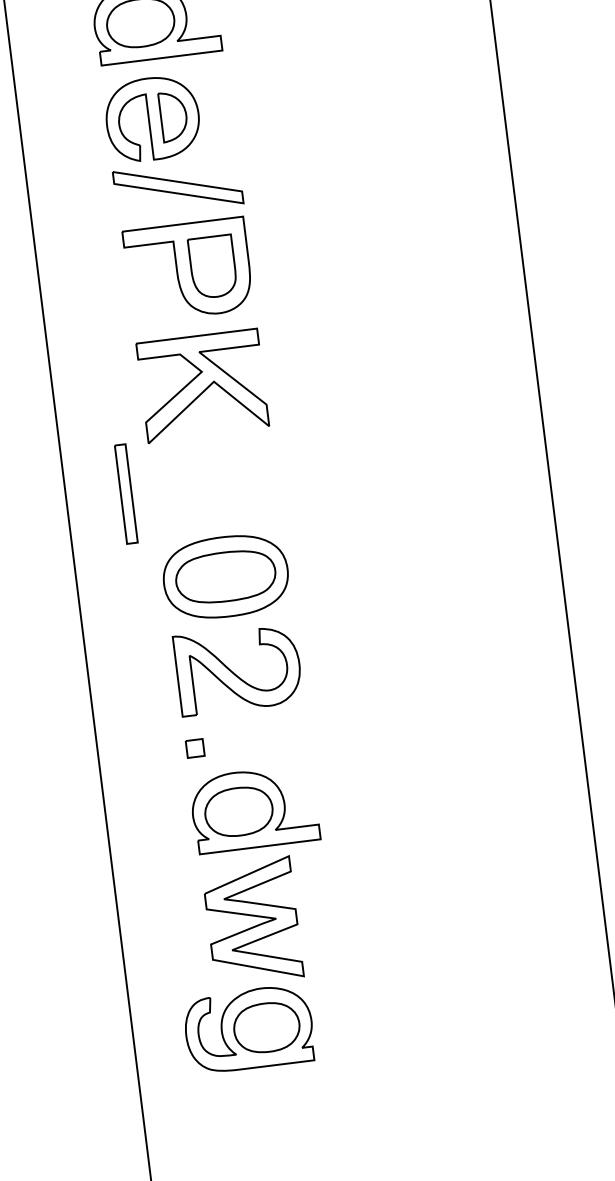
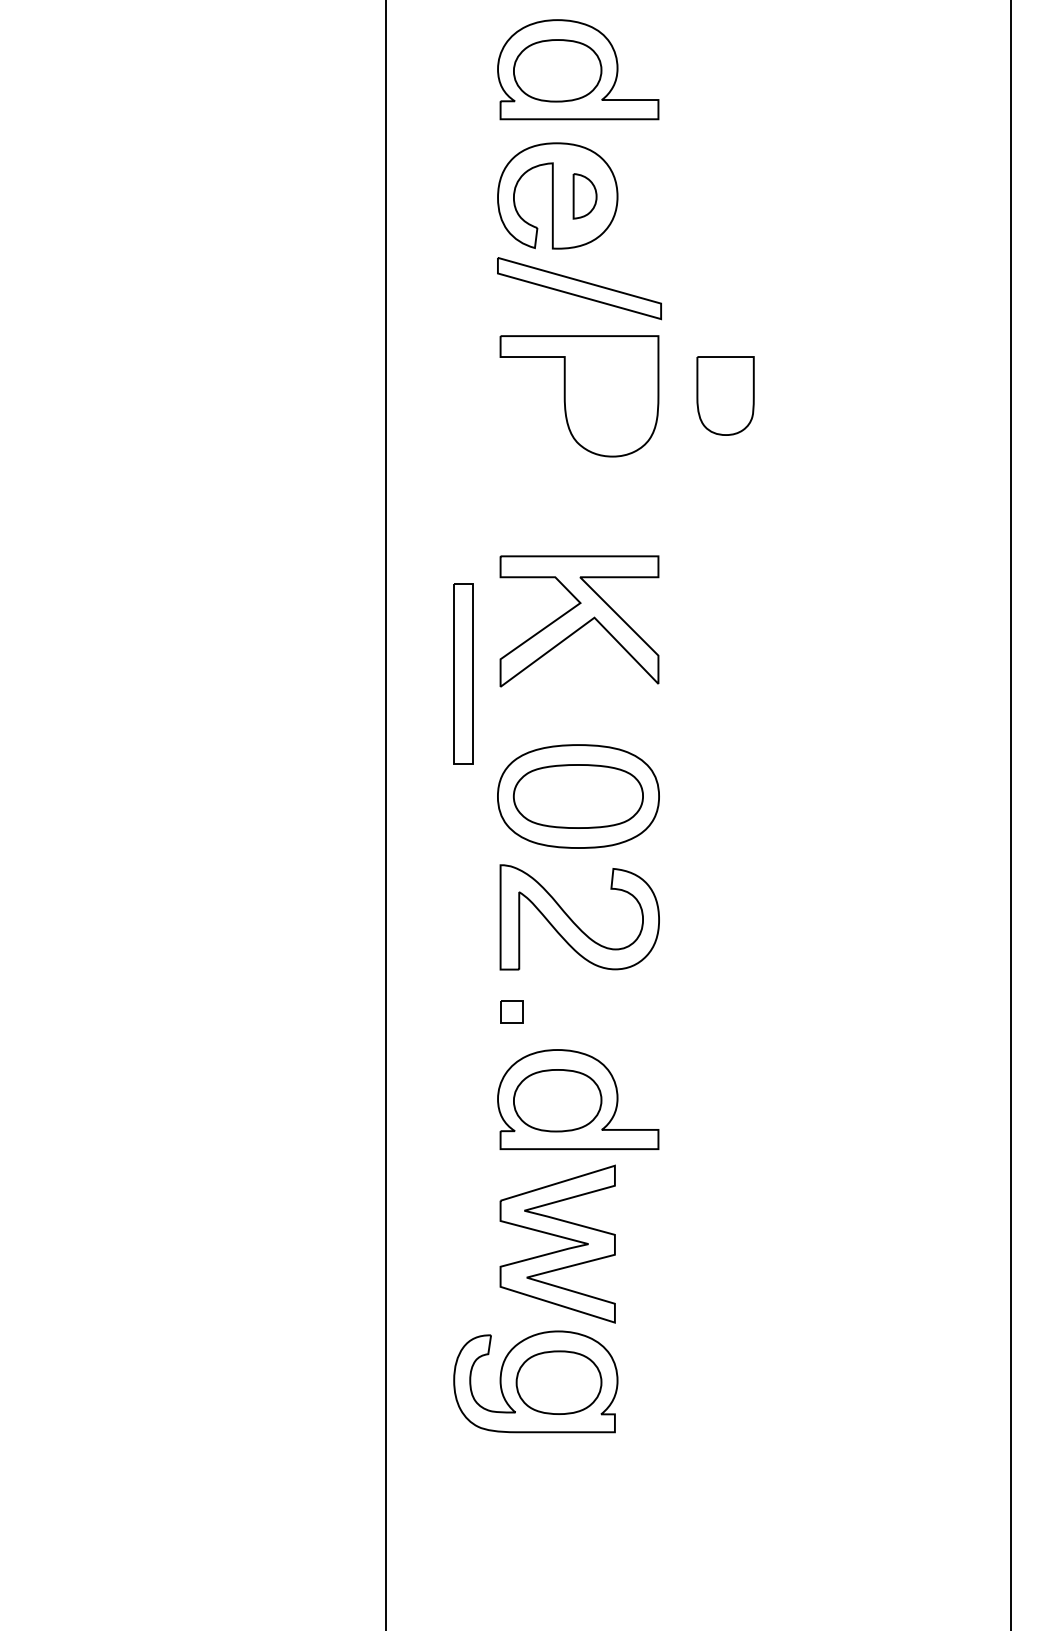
part: (173, 116) -> (584, 196), size x0.7
part: (212, 266) -> (725, 395), moved
part: (202, 386) -> (579, 621), moved
part: (126, 493) -> (463, 673), size x1.4

